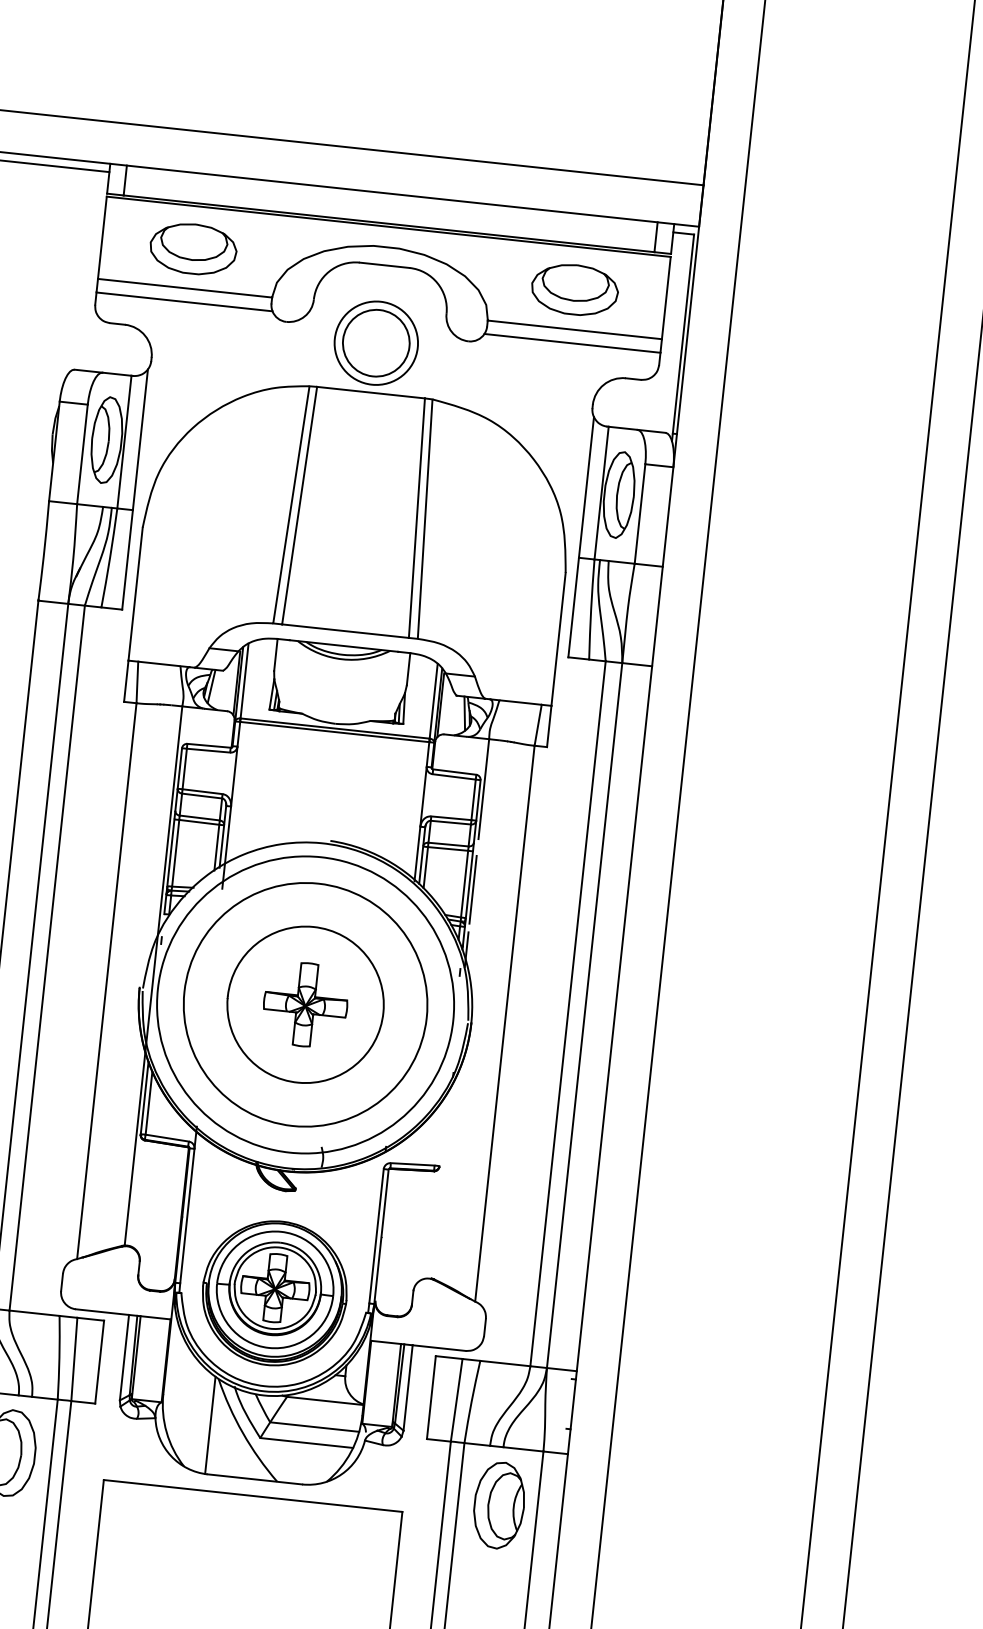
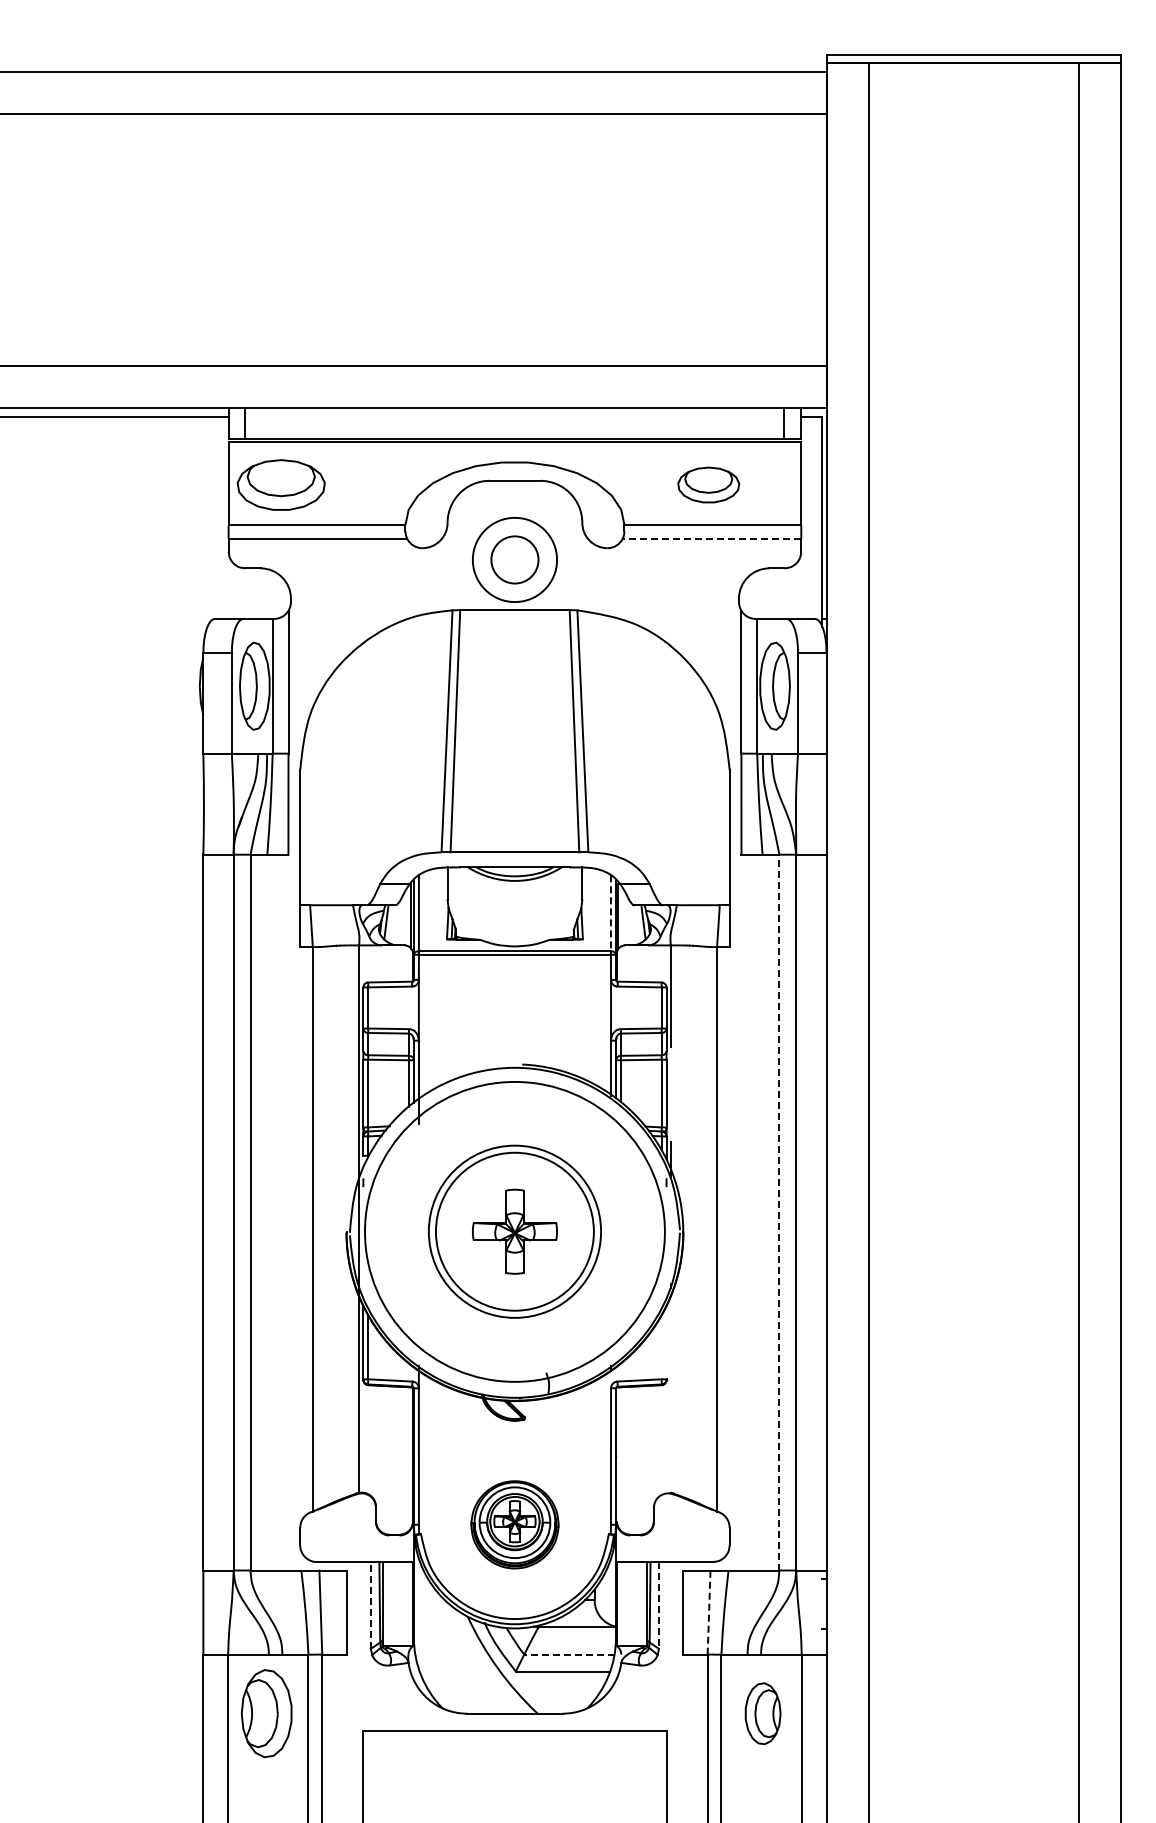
part: (192, 248) -> (280, 484), moved
part: (574, 289) -> (708, 484), size x0.7
circle: (375, 342) -> (514, 559), size x0.7
line: (572, 343) -> (711, 539), solid -> dashed
line: (433, 701) -> (610, 913), solid -> dashed
line: (472, 888) -> (670, 1097), removed
circle: (305, 1004) -> (514, 1231), size x0.7
line: (568, 1013) -> (779, 1212), solid -> dashed
part: (274, 1293) -> (514, 1524), size x0.6
line: (124, 1356) -> (370, 1604), solid -> dashed
line: (407, 1387) -> (658, 1605), solid -> dashed
line: (457, 1400) -> (709, 1612), solid -> dashed
line: (210, 1424) -> (464, 1663), removed
line: (313, 1426) -> (568, 1654), solid -> dashed
part: (498, 1505) -> (762, 1713), size x0.7

